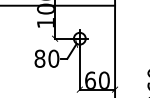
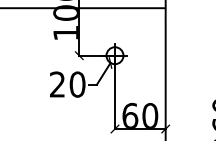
text: (39, 58) -> (56, 84), 80 -> 20

